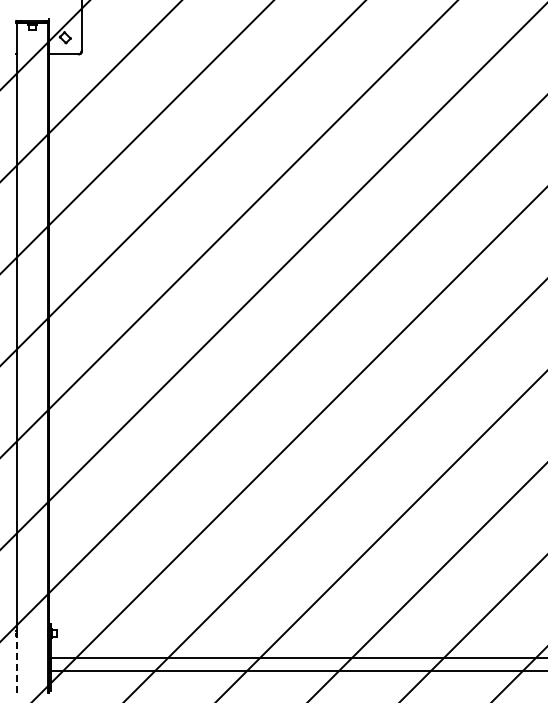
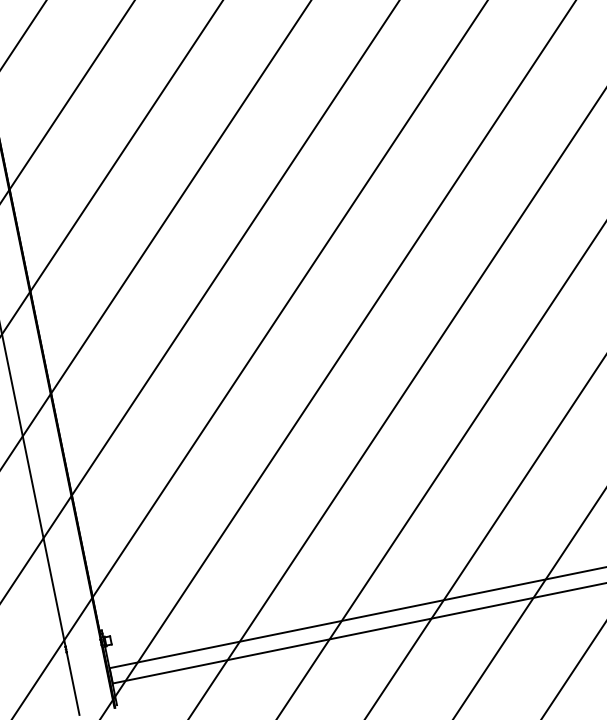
line: (16, 664) -> (72, 683), dashed -> solid

